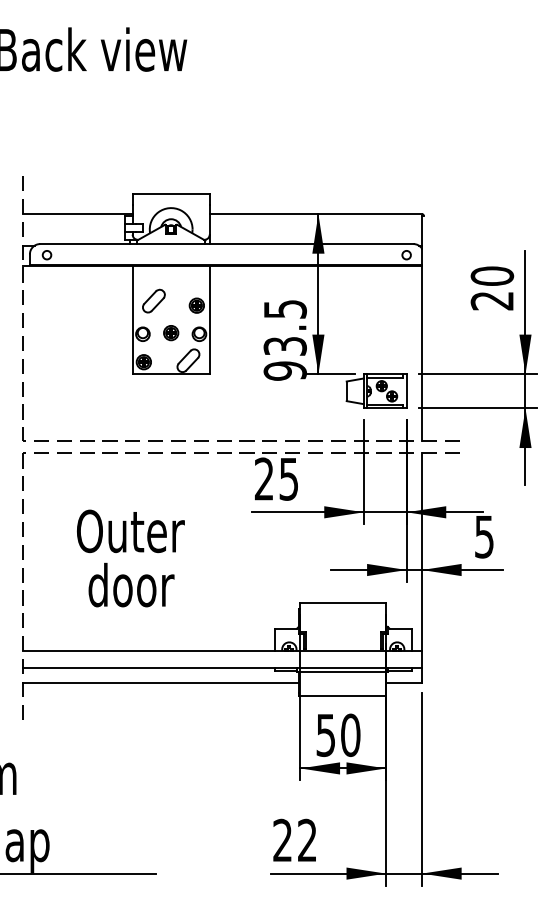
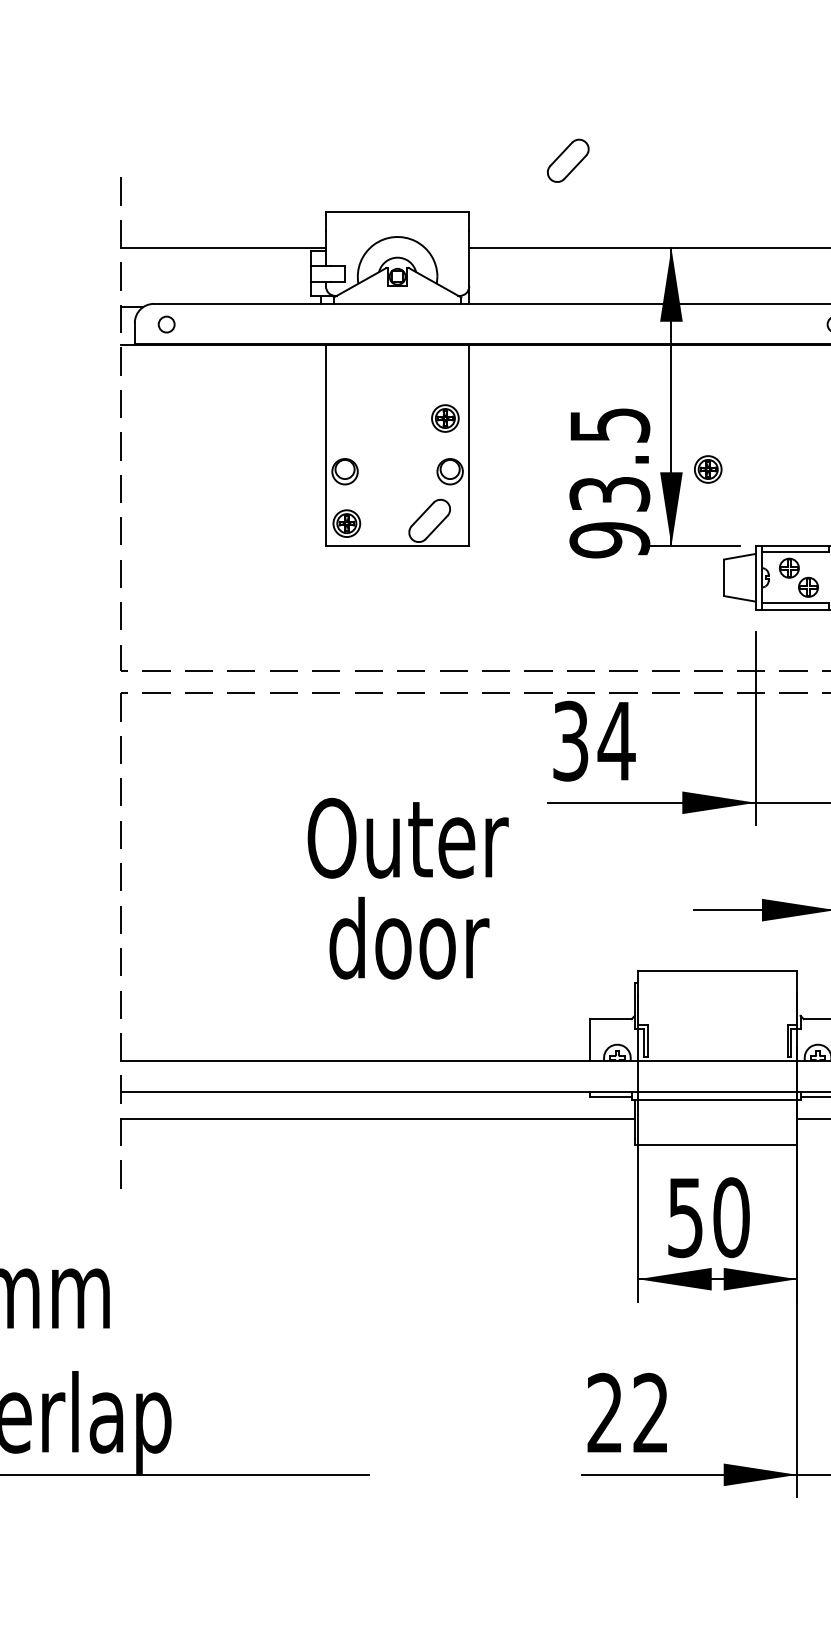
part: (153, 300) -> (567, 159), moved
part: (171, 333) -> (708, 470), moved
text: (276, 478) -> (593, 739), 25 -> 34
text: (130, 558) -> (407, 888), moved

